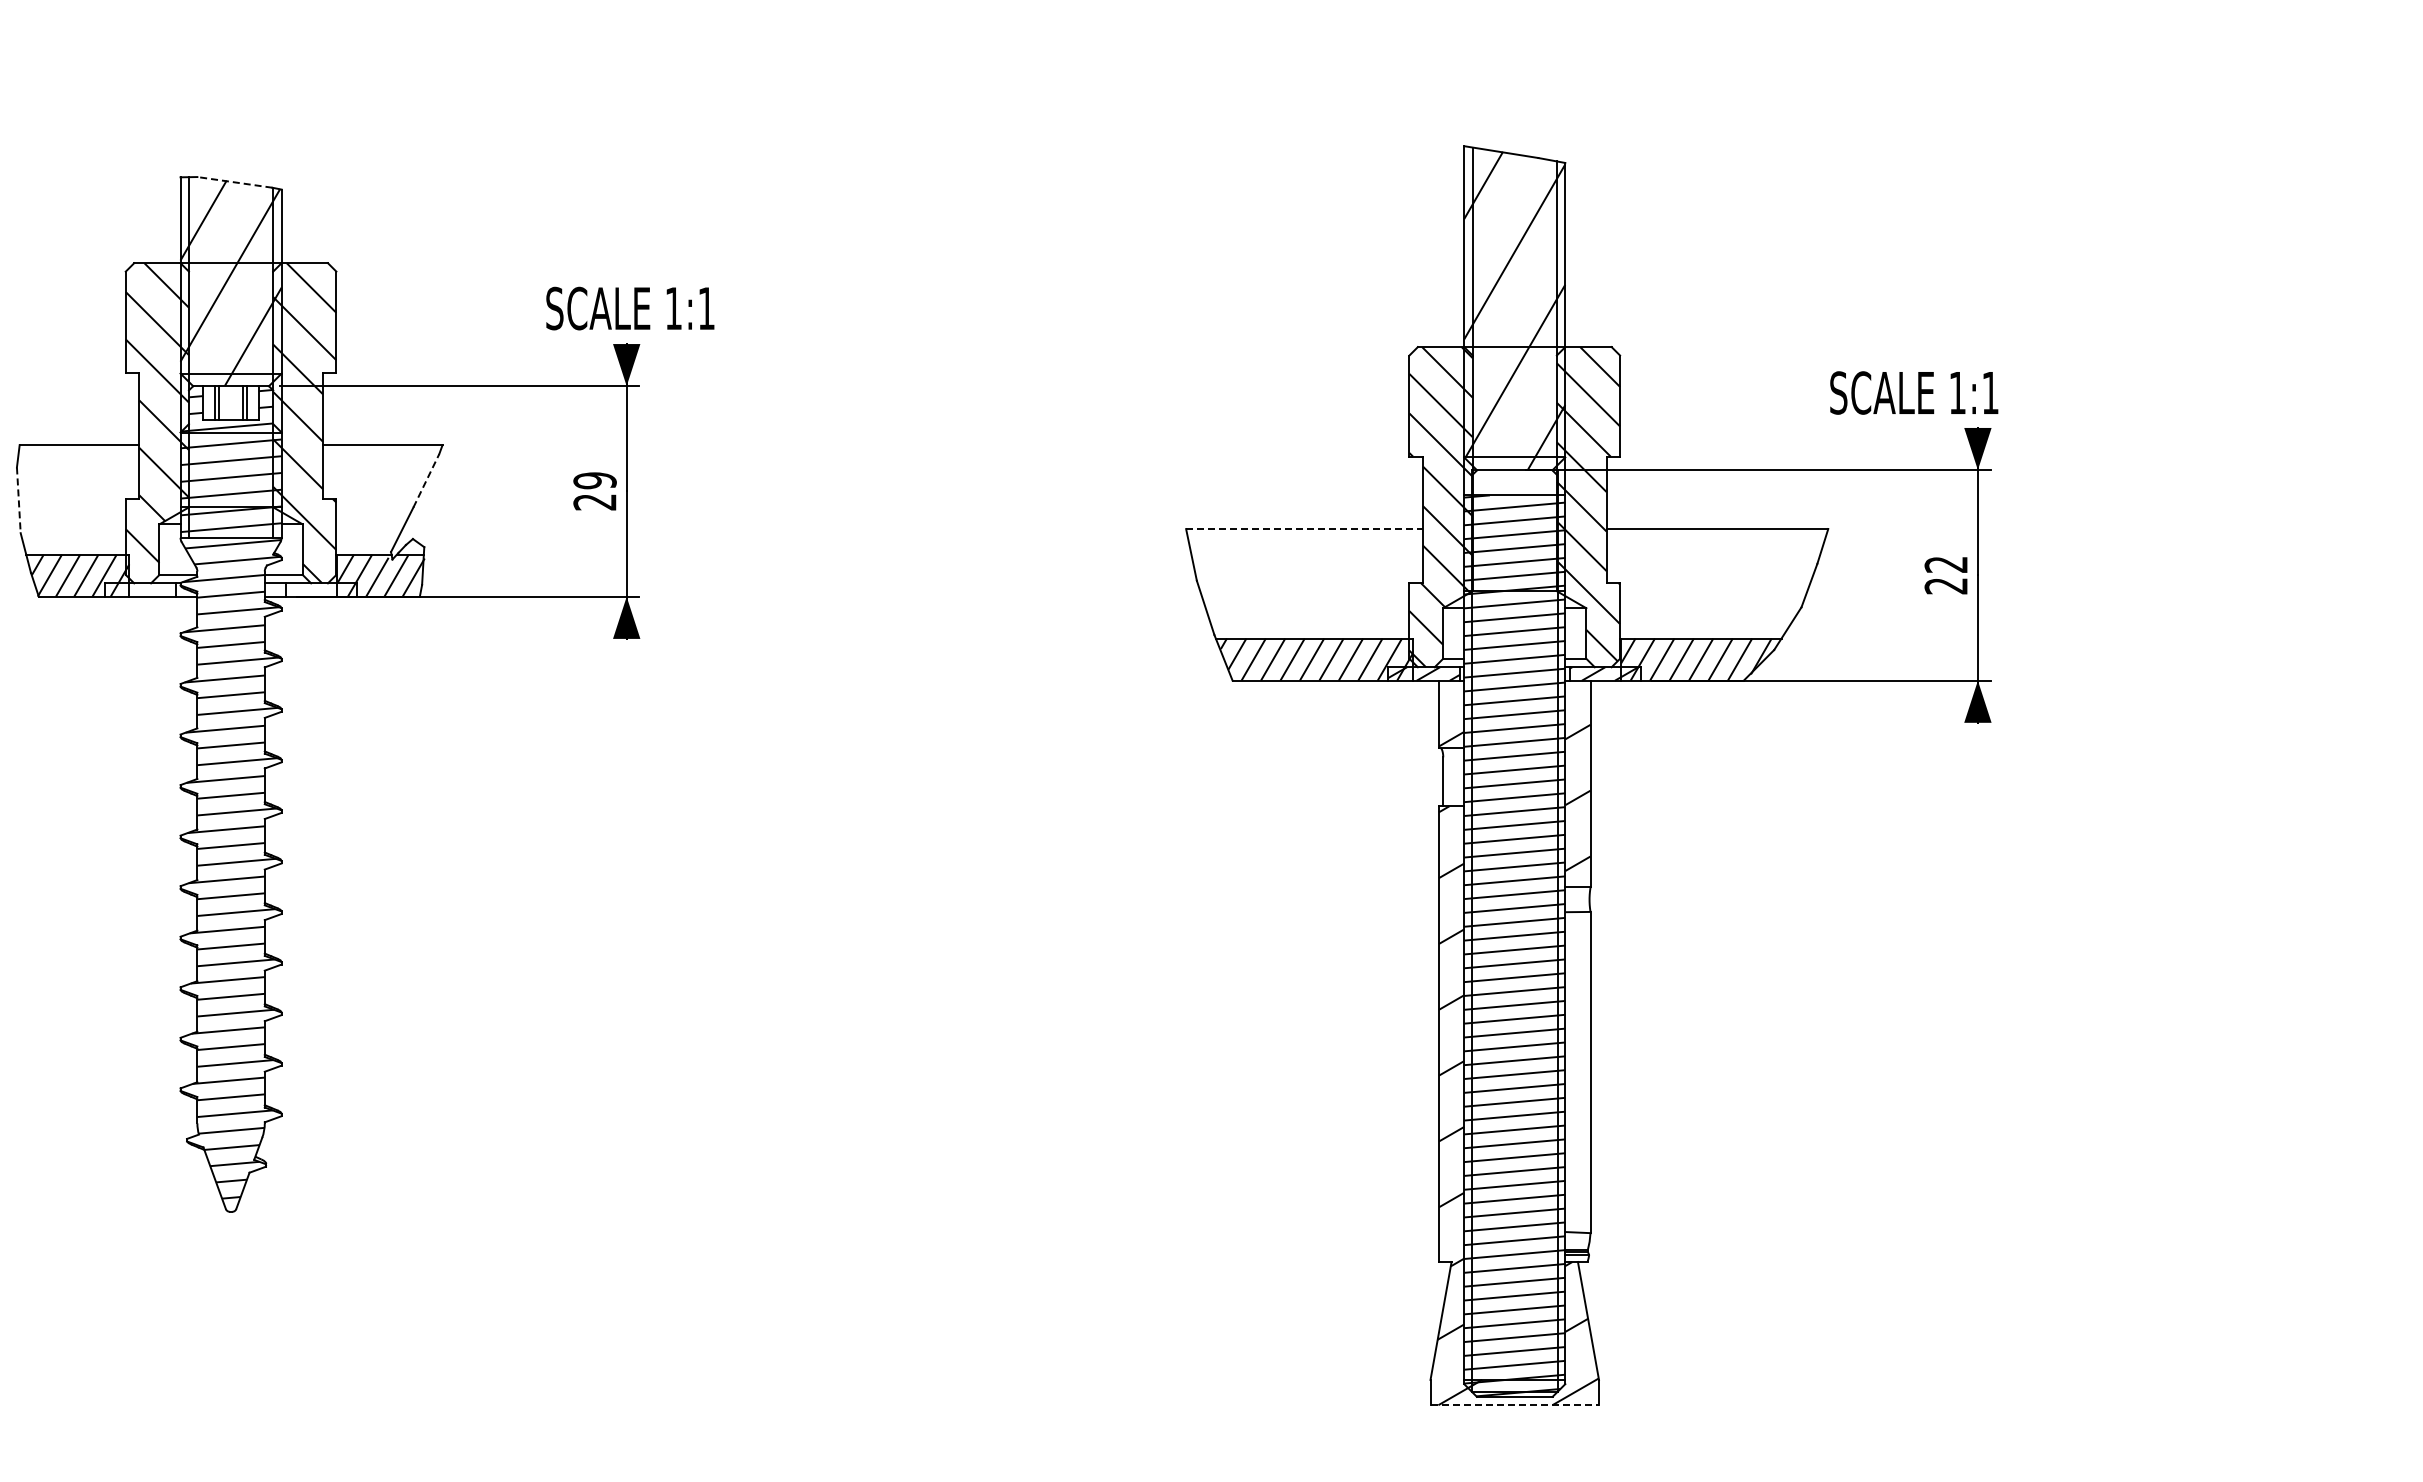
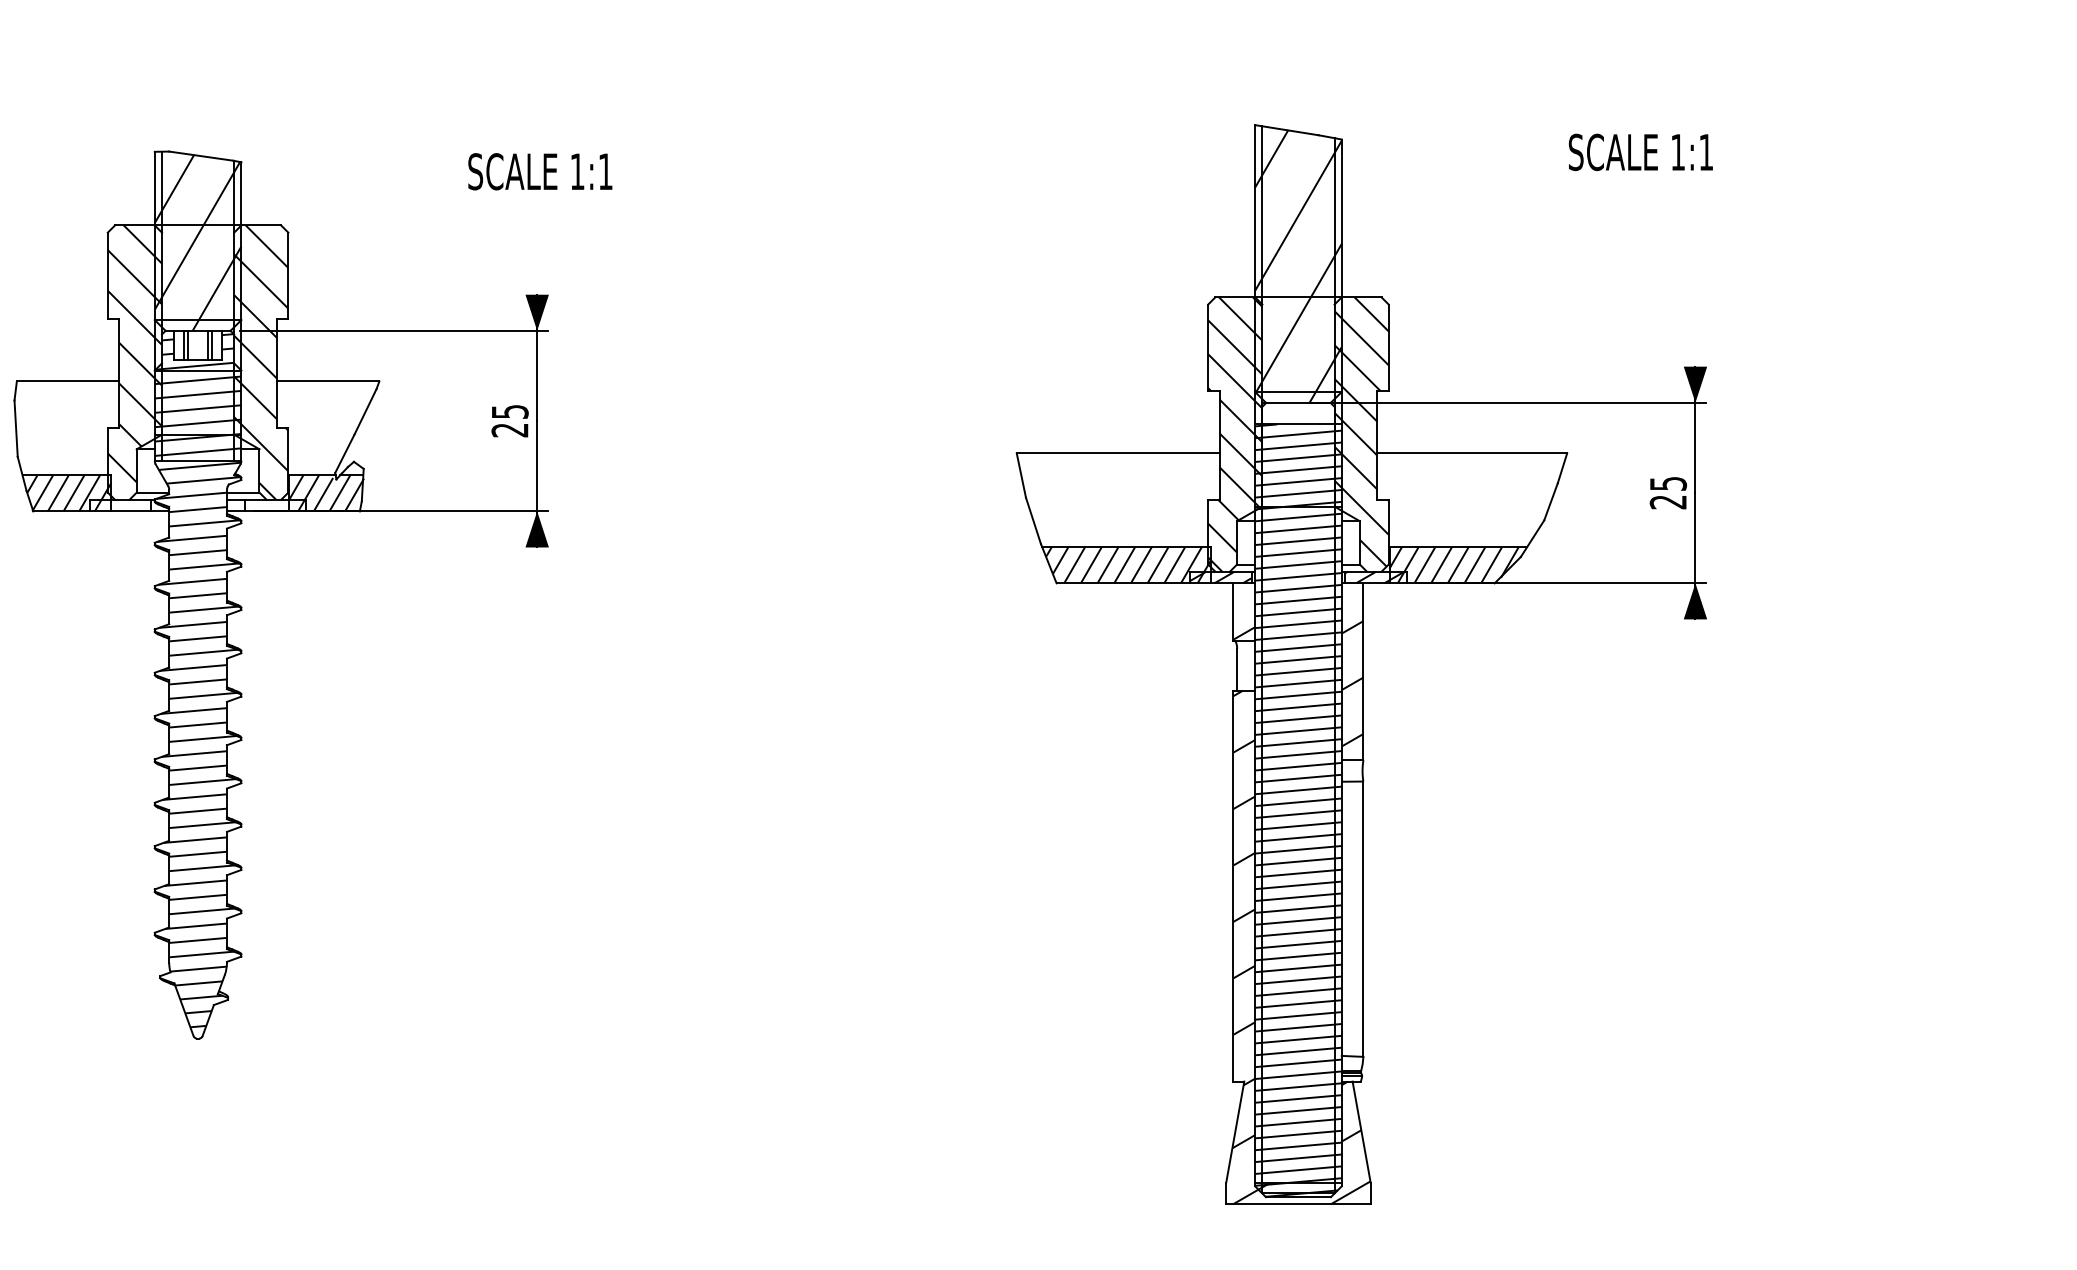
line: (234, 182) -> (201, 156), dashed -> solid
text: (630, 308) -> (540, 171), moved
text: (1914, 392) -> (1641, 151), moved
line: (426, 480) -> (365, 411), dashed -> solid
text: (594, 480) -> (509, 411), 29 -> 25
line: (18, 500) -> (15, 428), dashed -> solid
line: (1305, 529) -> (1119, 453), dashed -> solid
text: (1946, 564) -> (1668, 483), 22 -> 25
line: (1515, 1405) -> (1299, 1204), dashed -> solid

